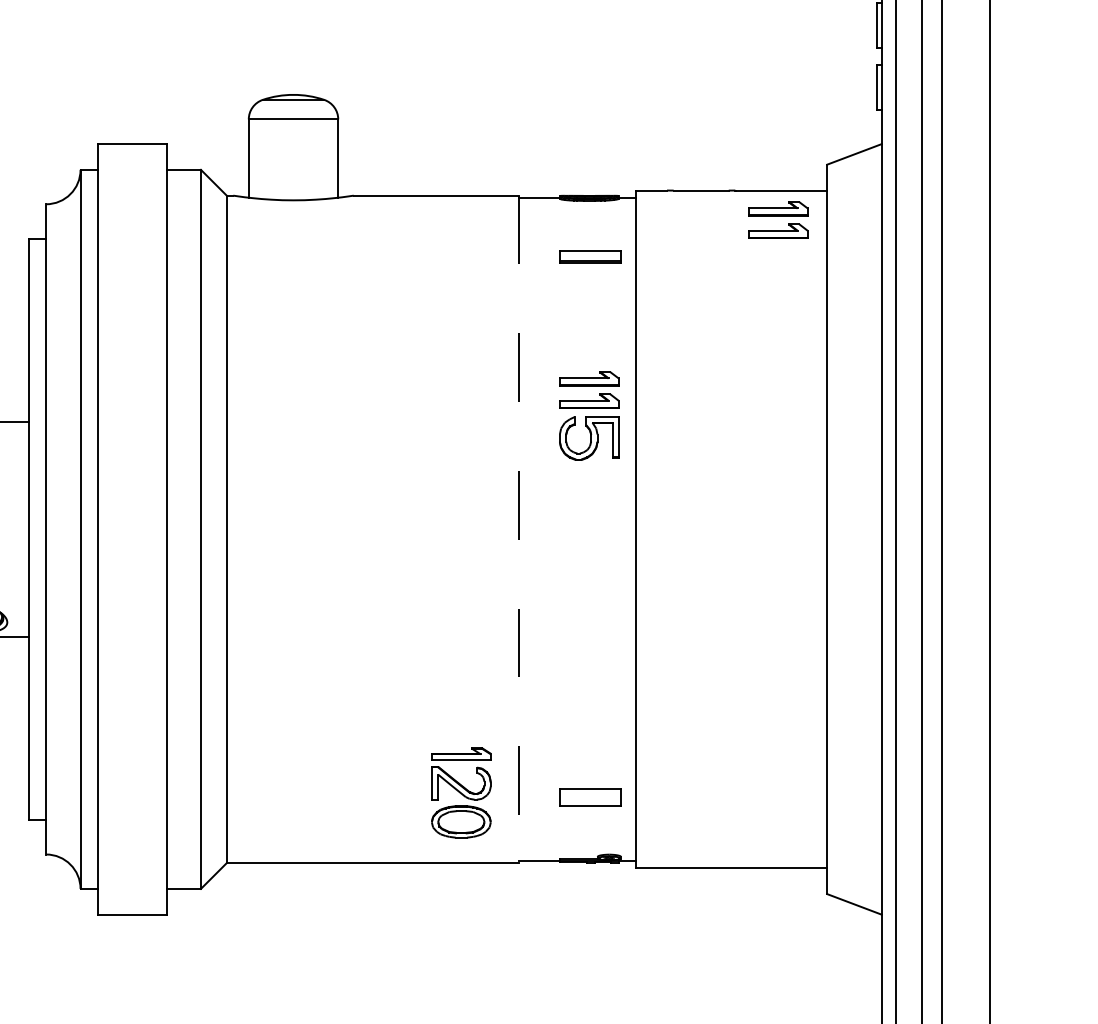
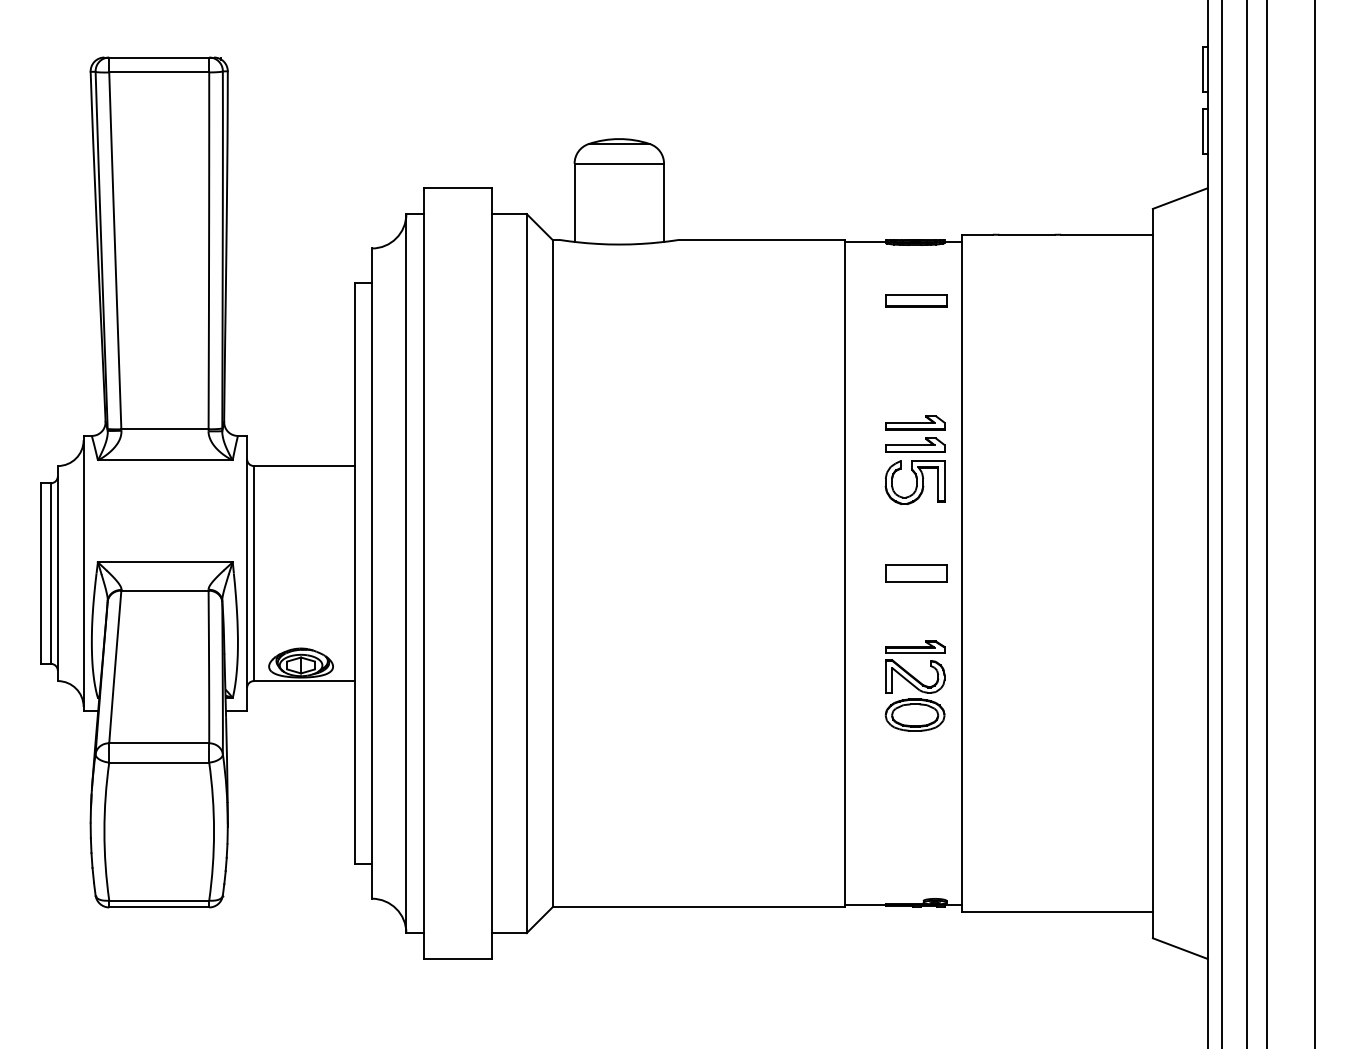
part: (778, 219) -> (1104, 263), removed
line: (519, 529) -> (845, 573), dashed -> solid
part: (460, 792) -> (914, 685), moved
part: (590, 797) -> (916, 573), moved

